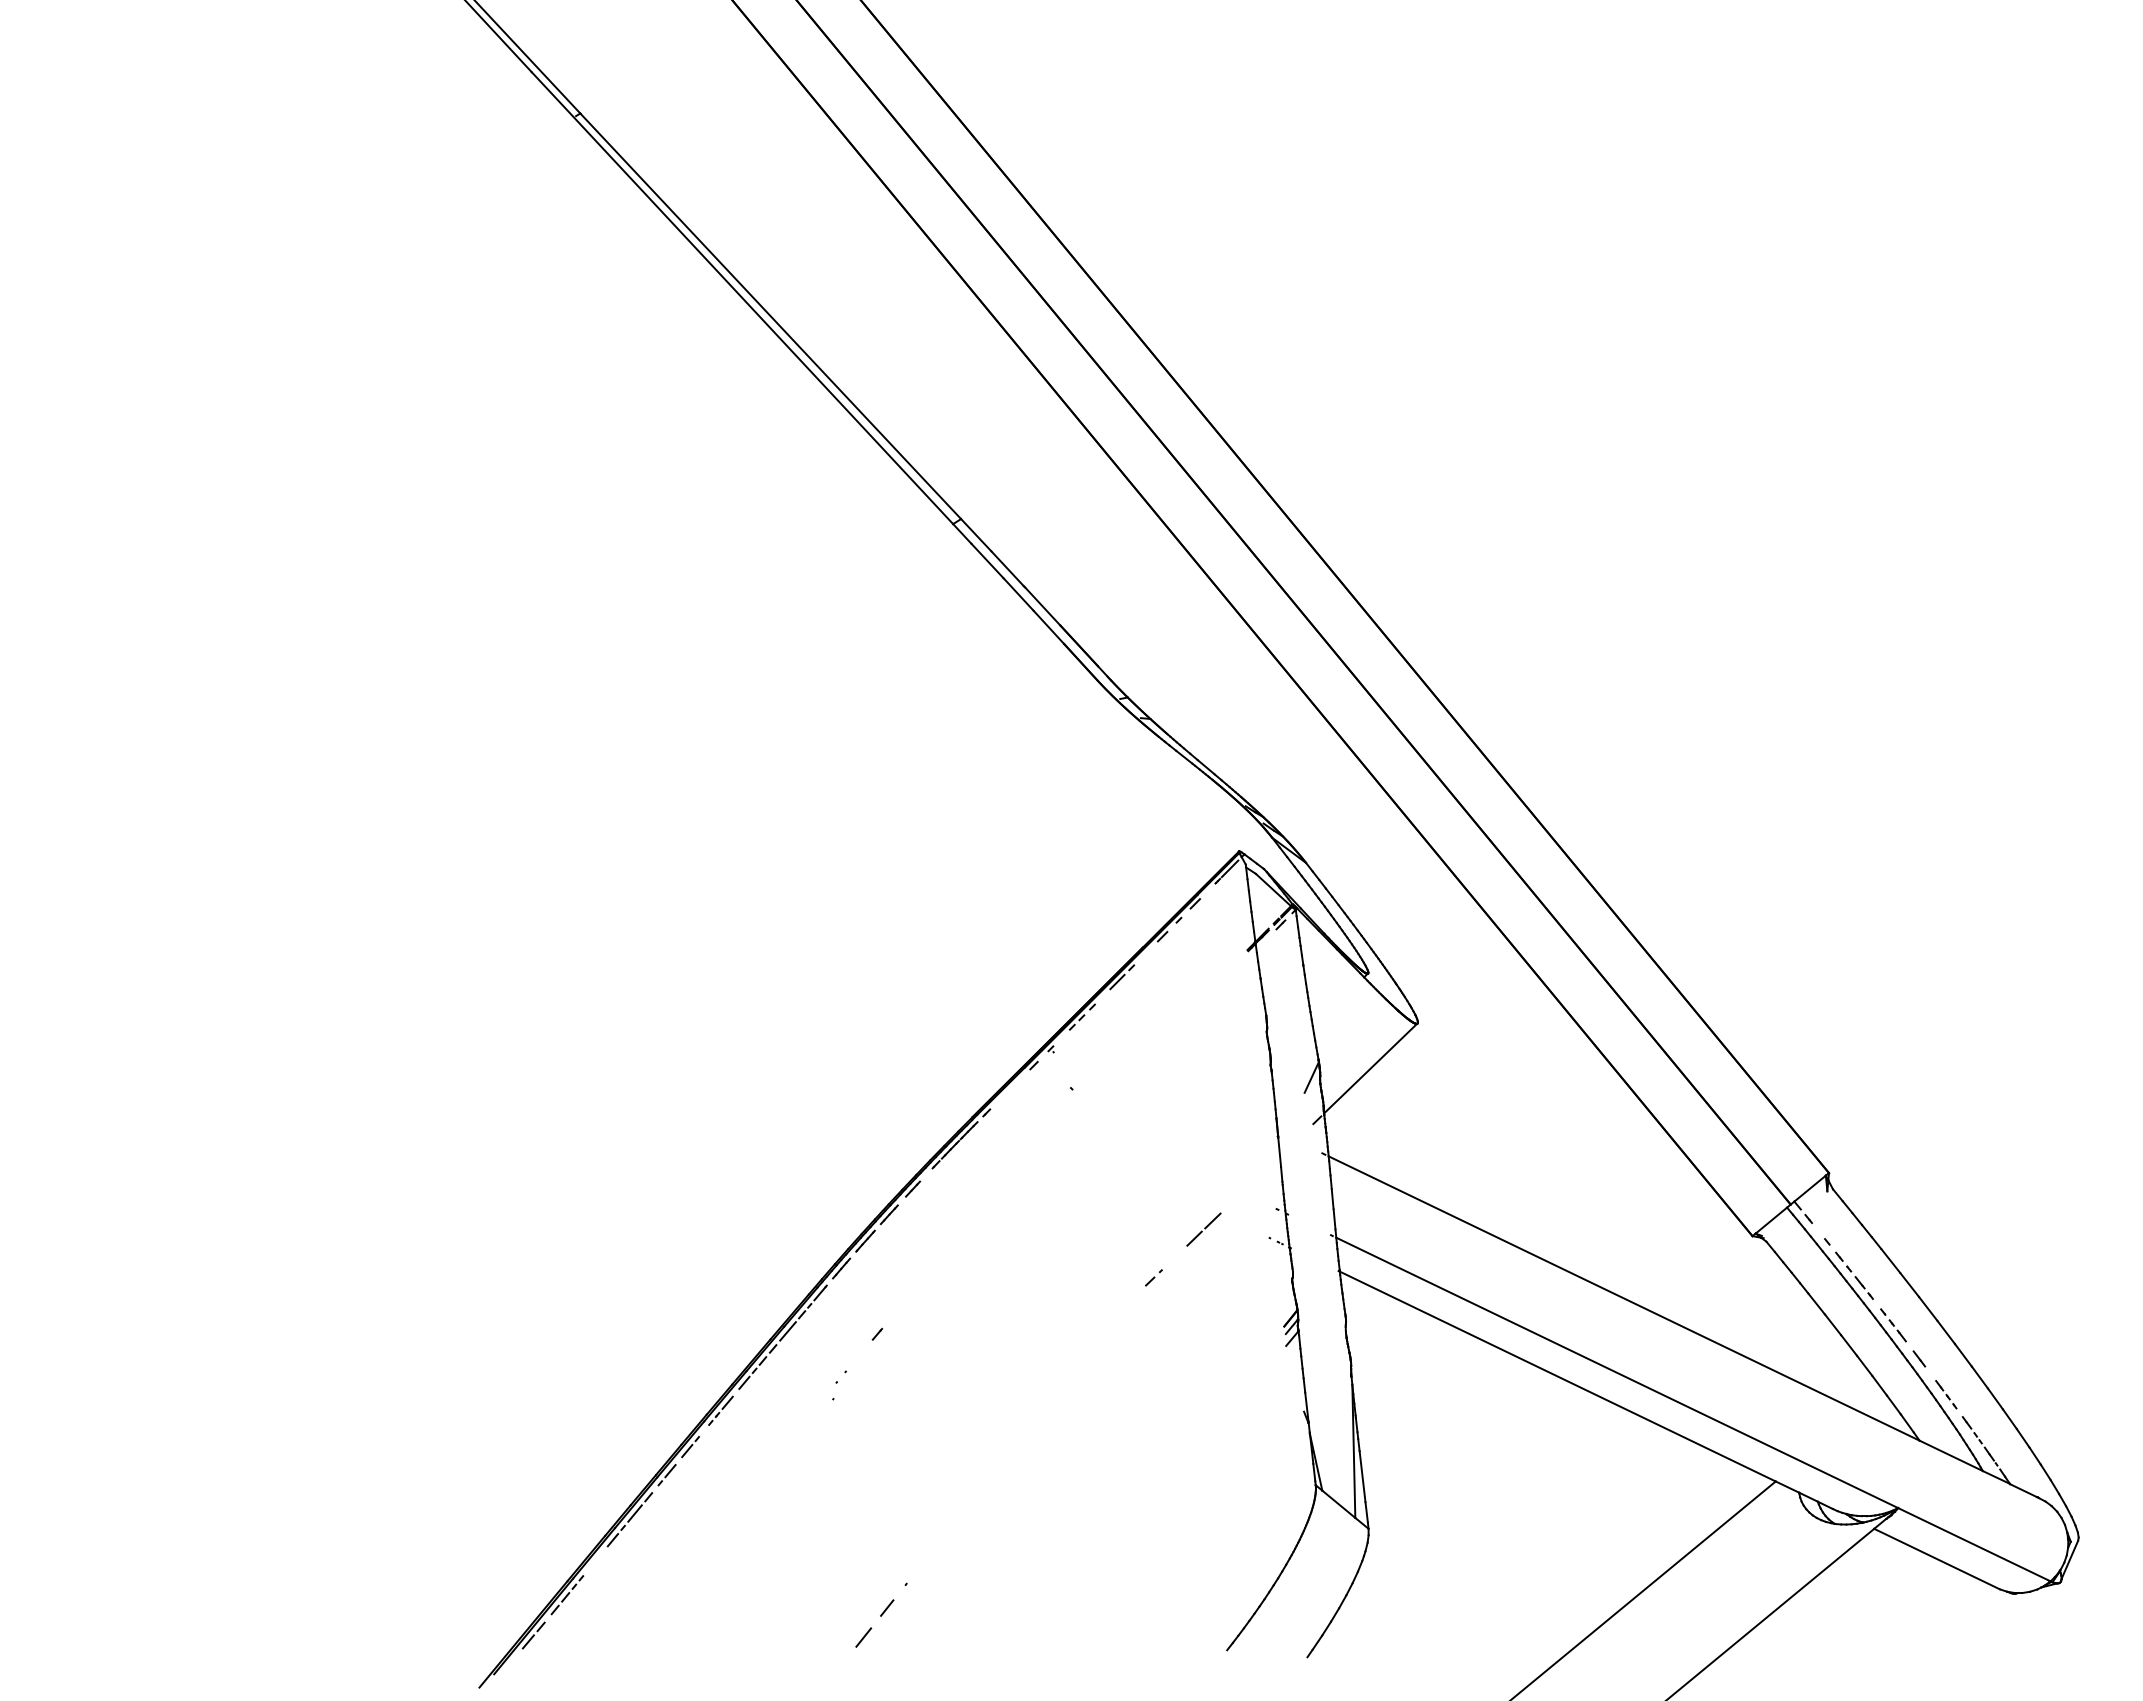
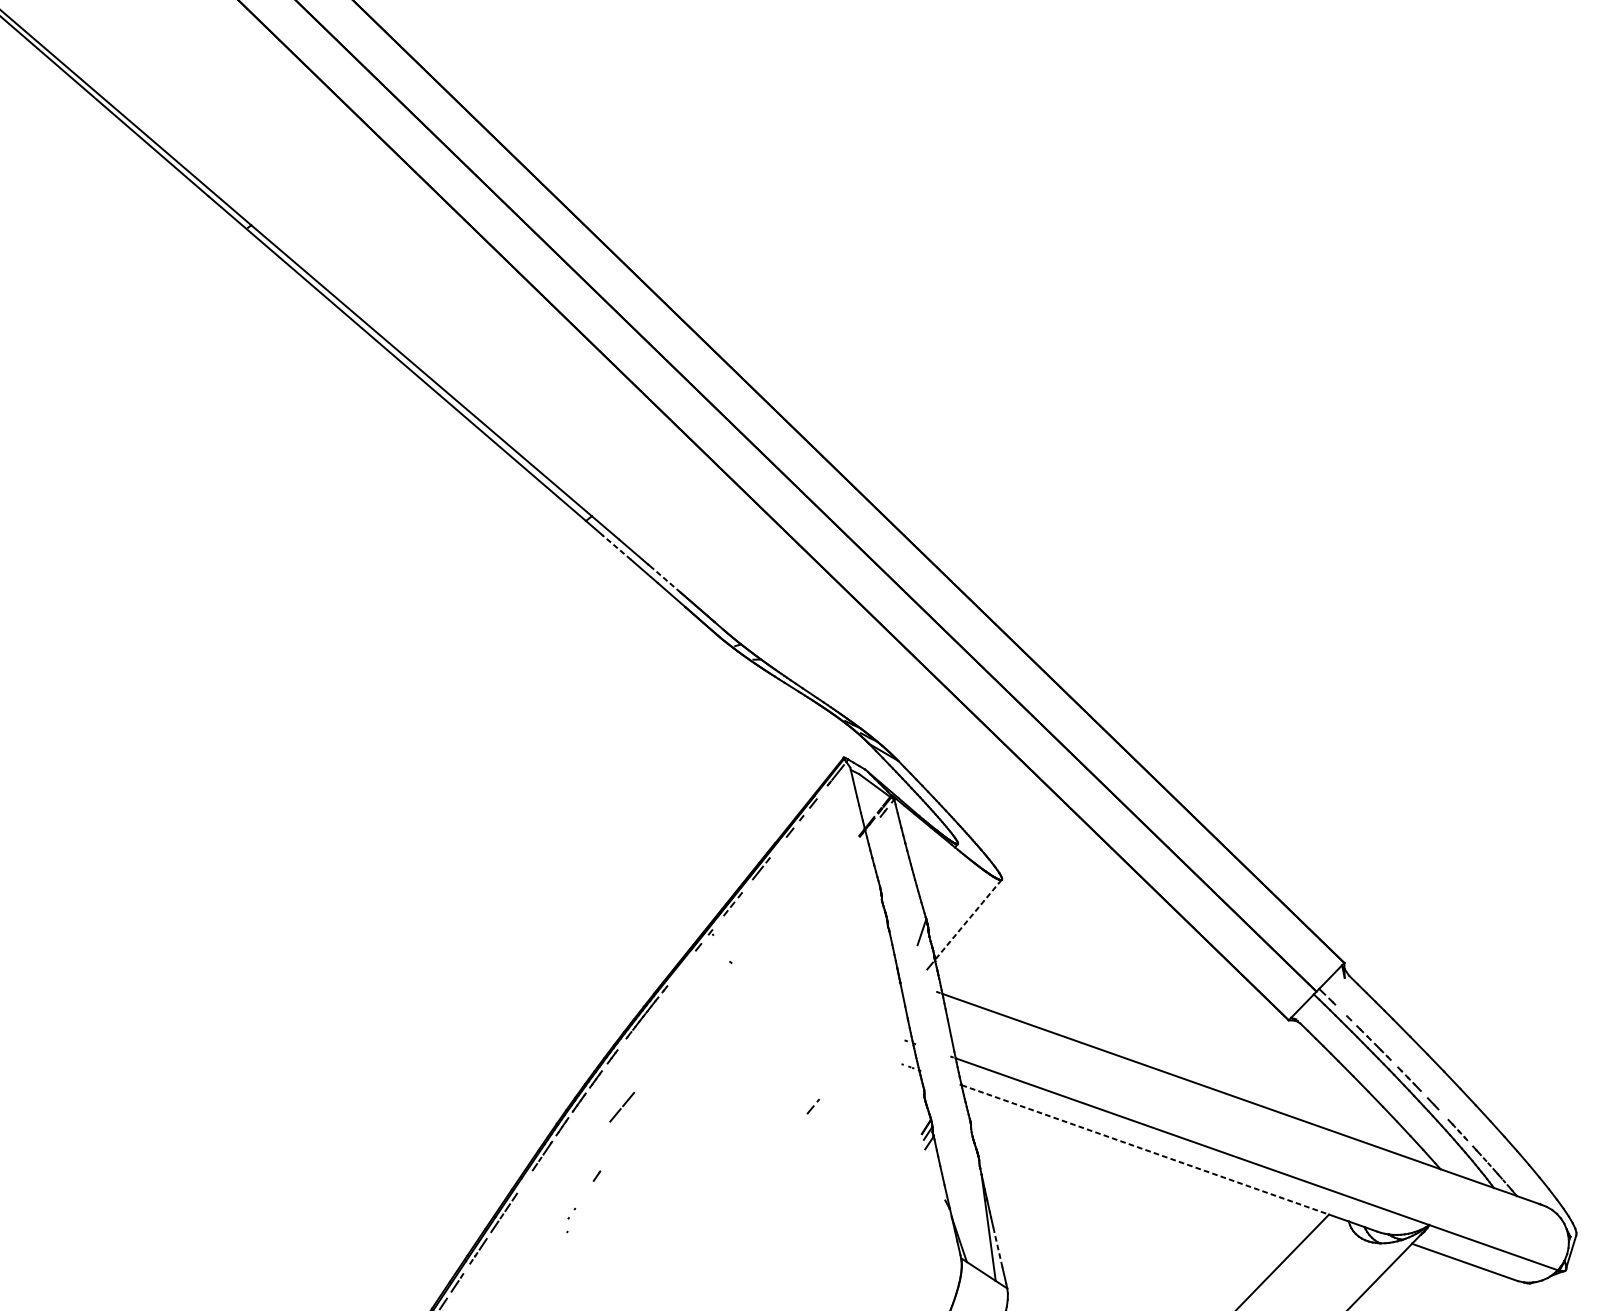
line: (987, 561) -> (616, 547), solid -> dashed
line: (1042, 606) -> (664, 579), solid -> dashed
line: (1370, 1068) -> (968, 919), solid -> dashed
line: (1204, 1228) -> (622, 1106), moved
line: (787, 1331) -> (524, 1181), removed
line: (1557, 1376) -> (1145, 1149), solid -> dashed
line: (1362, 1476) -> (997, 1247), solid -> dashed

